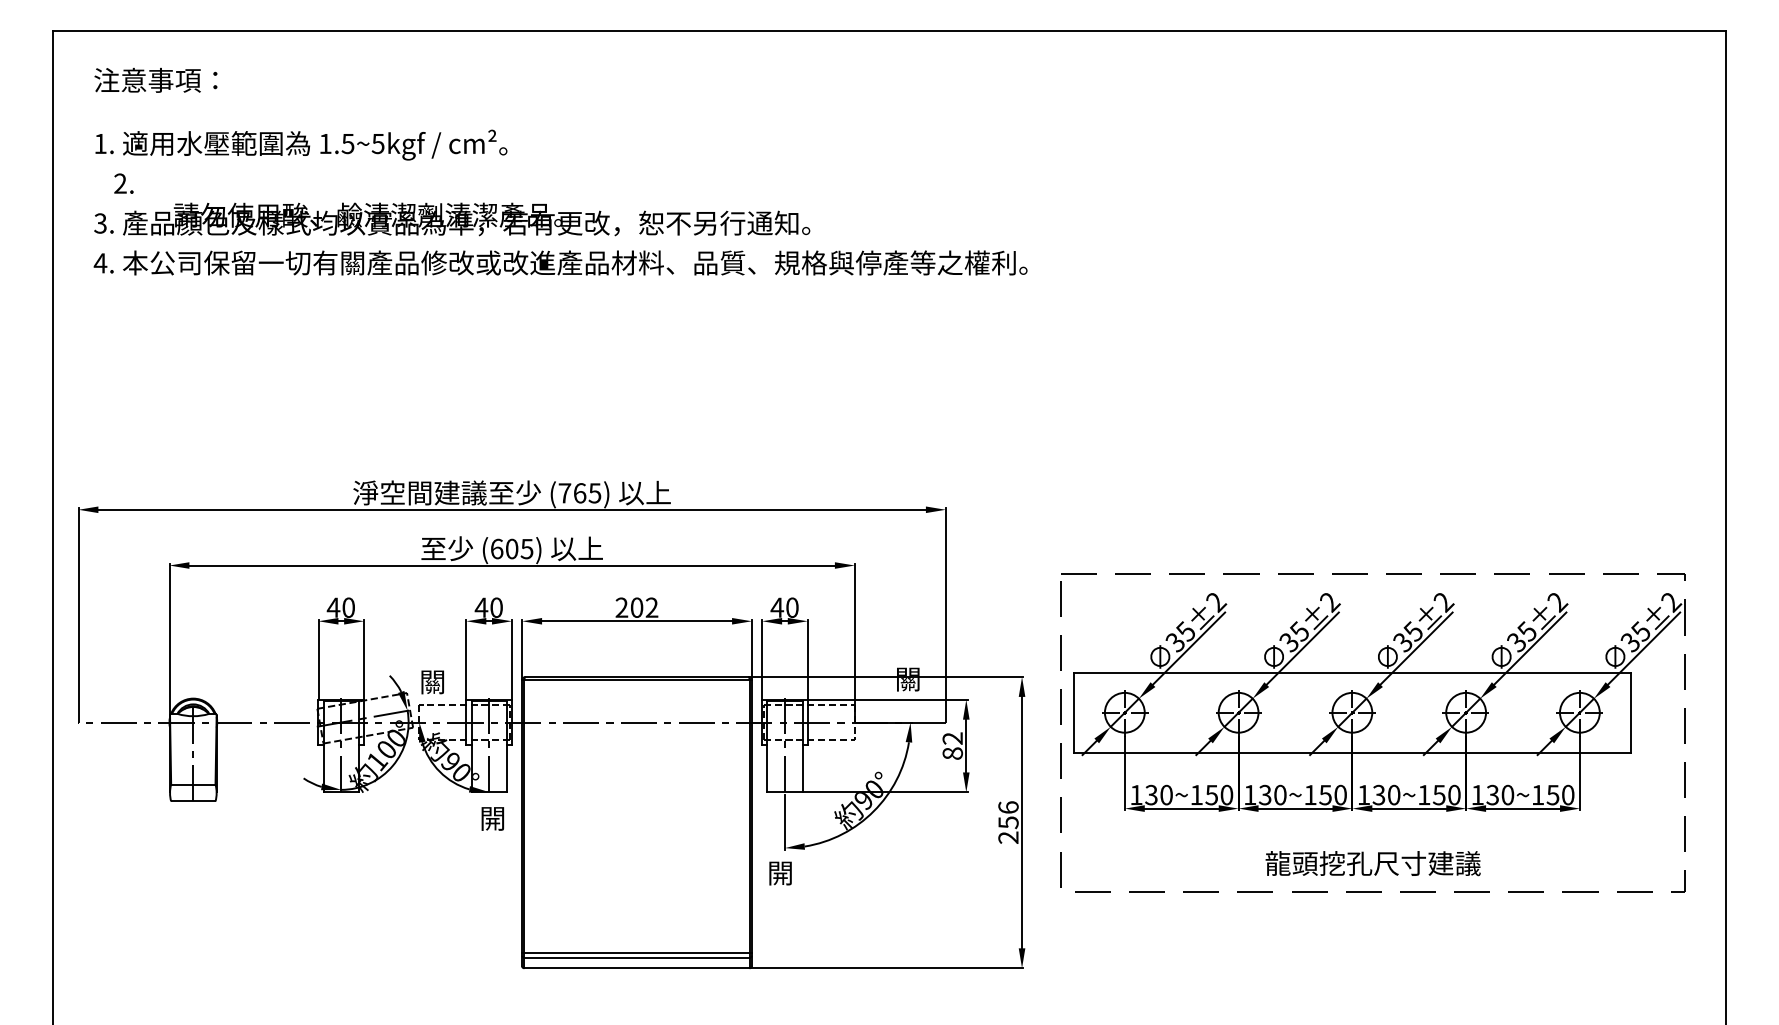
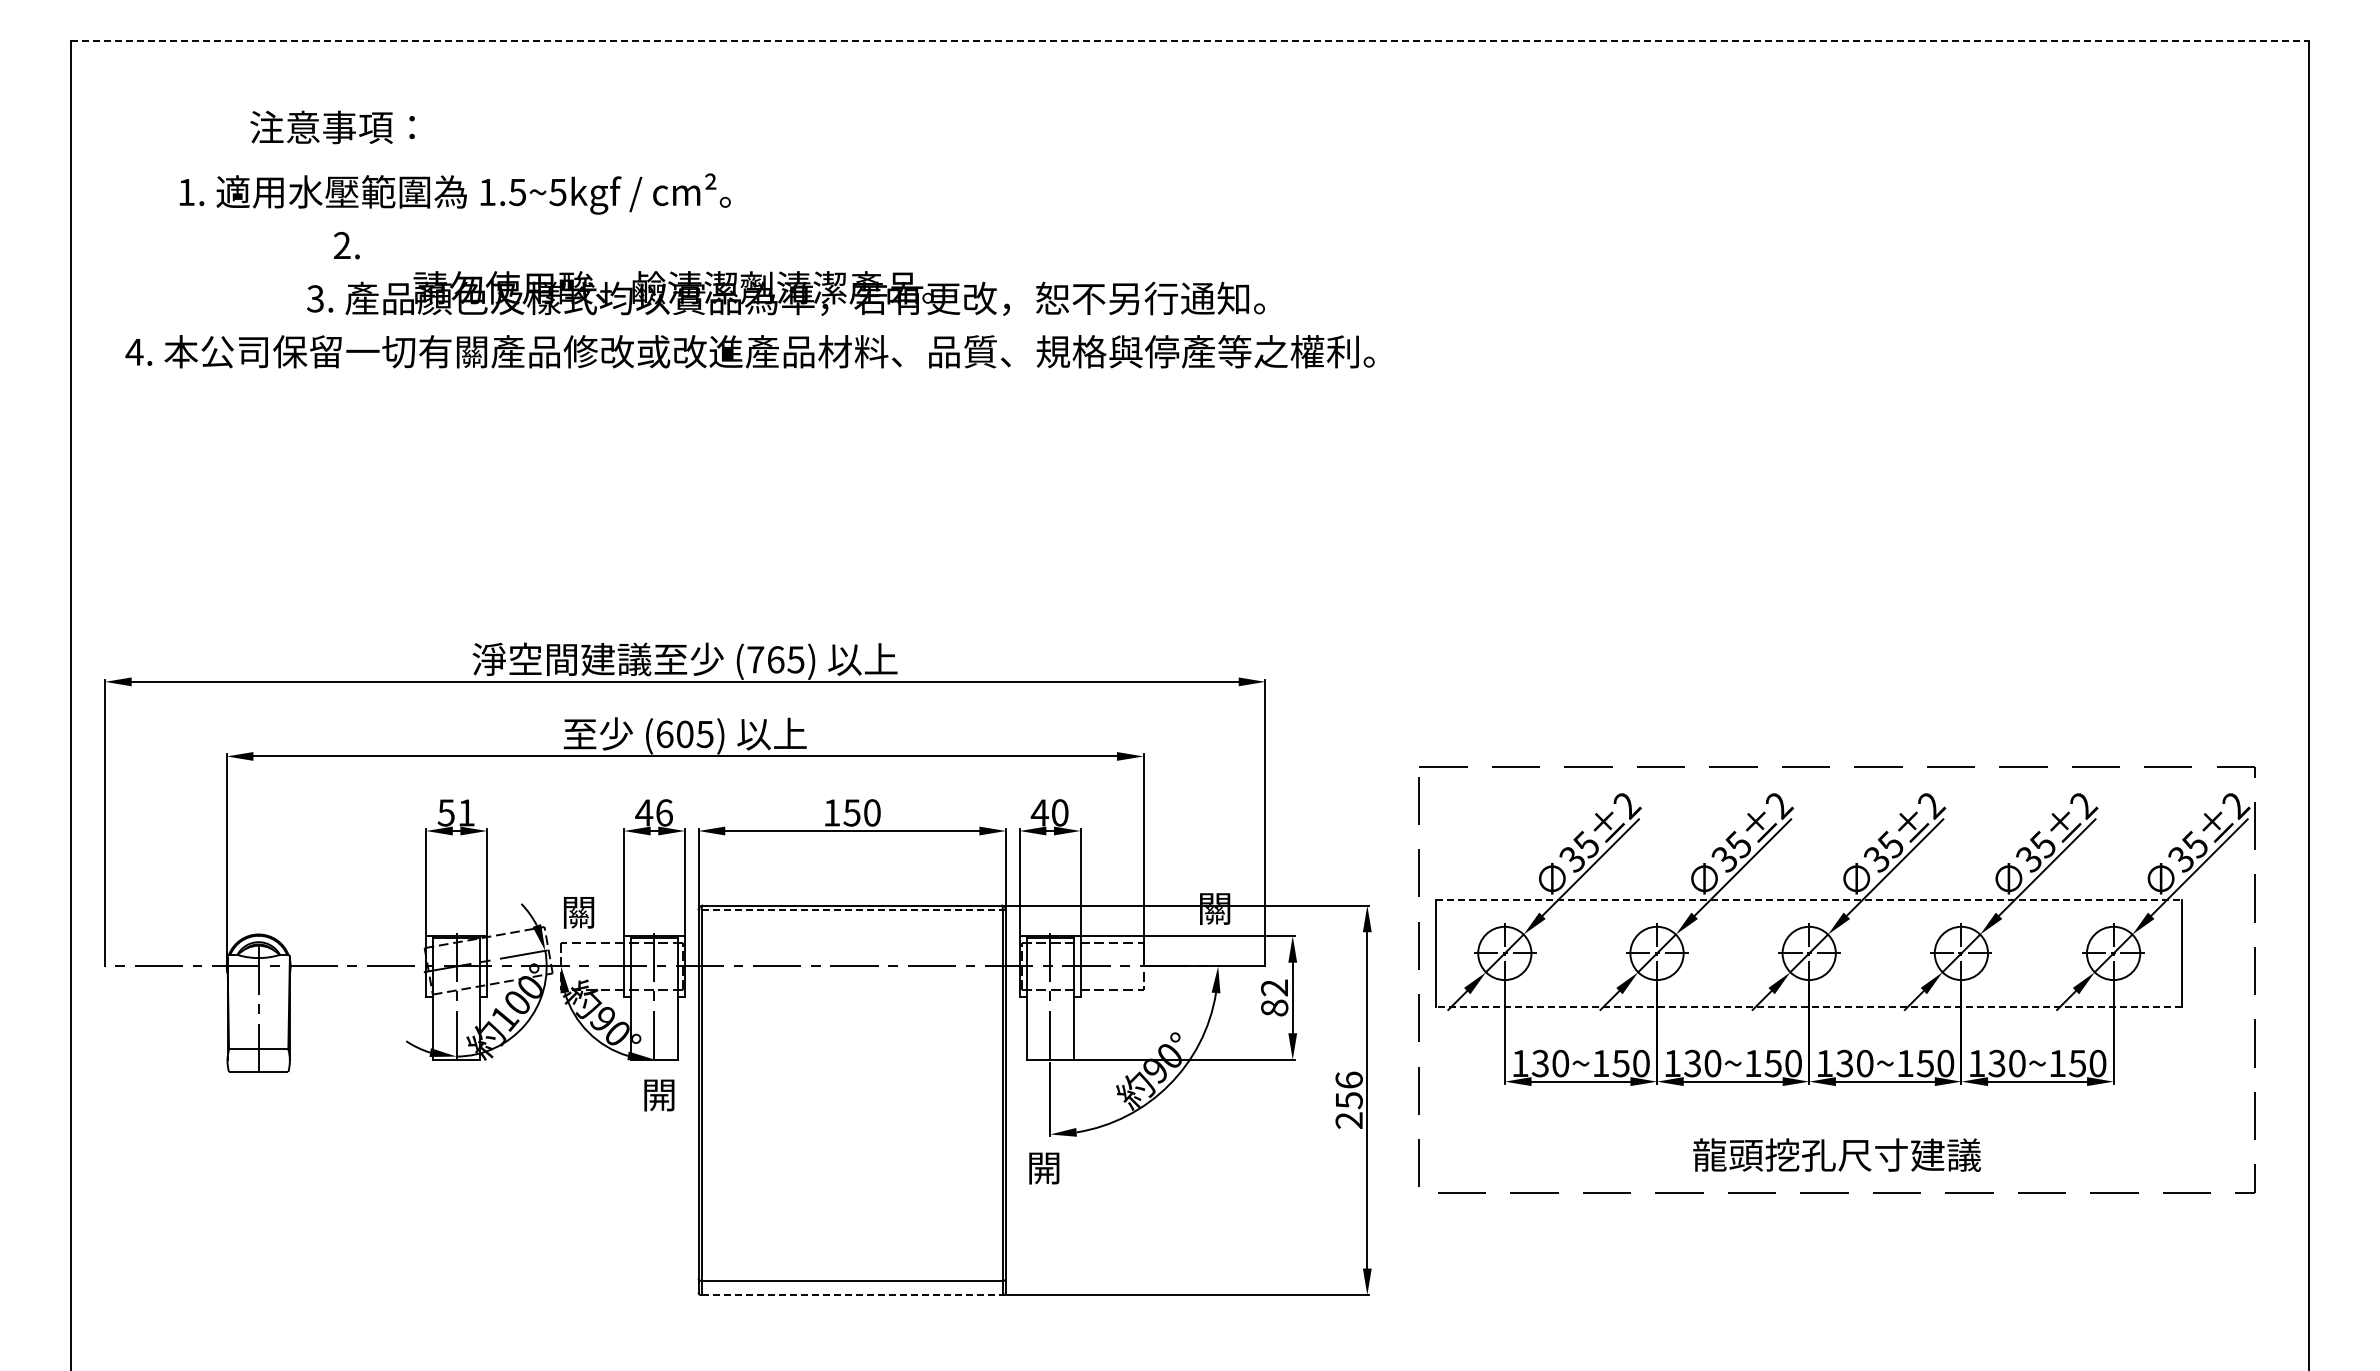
line: (889, 31) -> (1189, 41), solid -> dashed
text: (155, 80) -> (332, 127), moved
text: (300, 144) -> (454, 193), moved
text: (451, 204) -> (785, 273), moved
text: (340, 607) -> (455, 812), 40 -> 51
text: (496, 607) -> (664, 812), 40 -> 46
text: (636, 607) -> (851, 812), 202 -> 150
line: (1352, 672) -> (1809, 899), solid -> dashed
line: (637, 680) -> (852, 910), solid -> dashed
line: (1352, 753) -> (1809, 1007), solid -> dashed
line: (636, 952) -> (851, 1274), removed
line: (637, 968) -> (852, 1295), solid -> dashed

